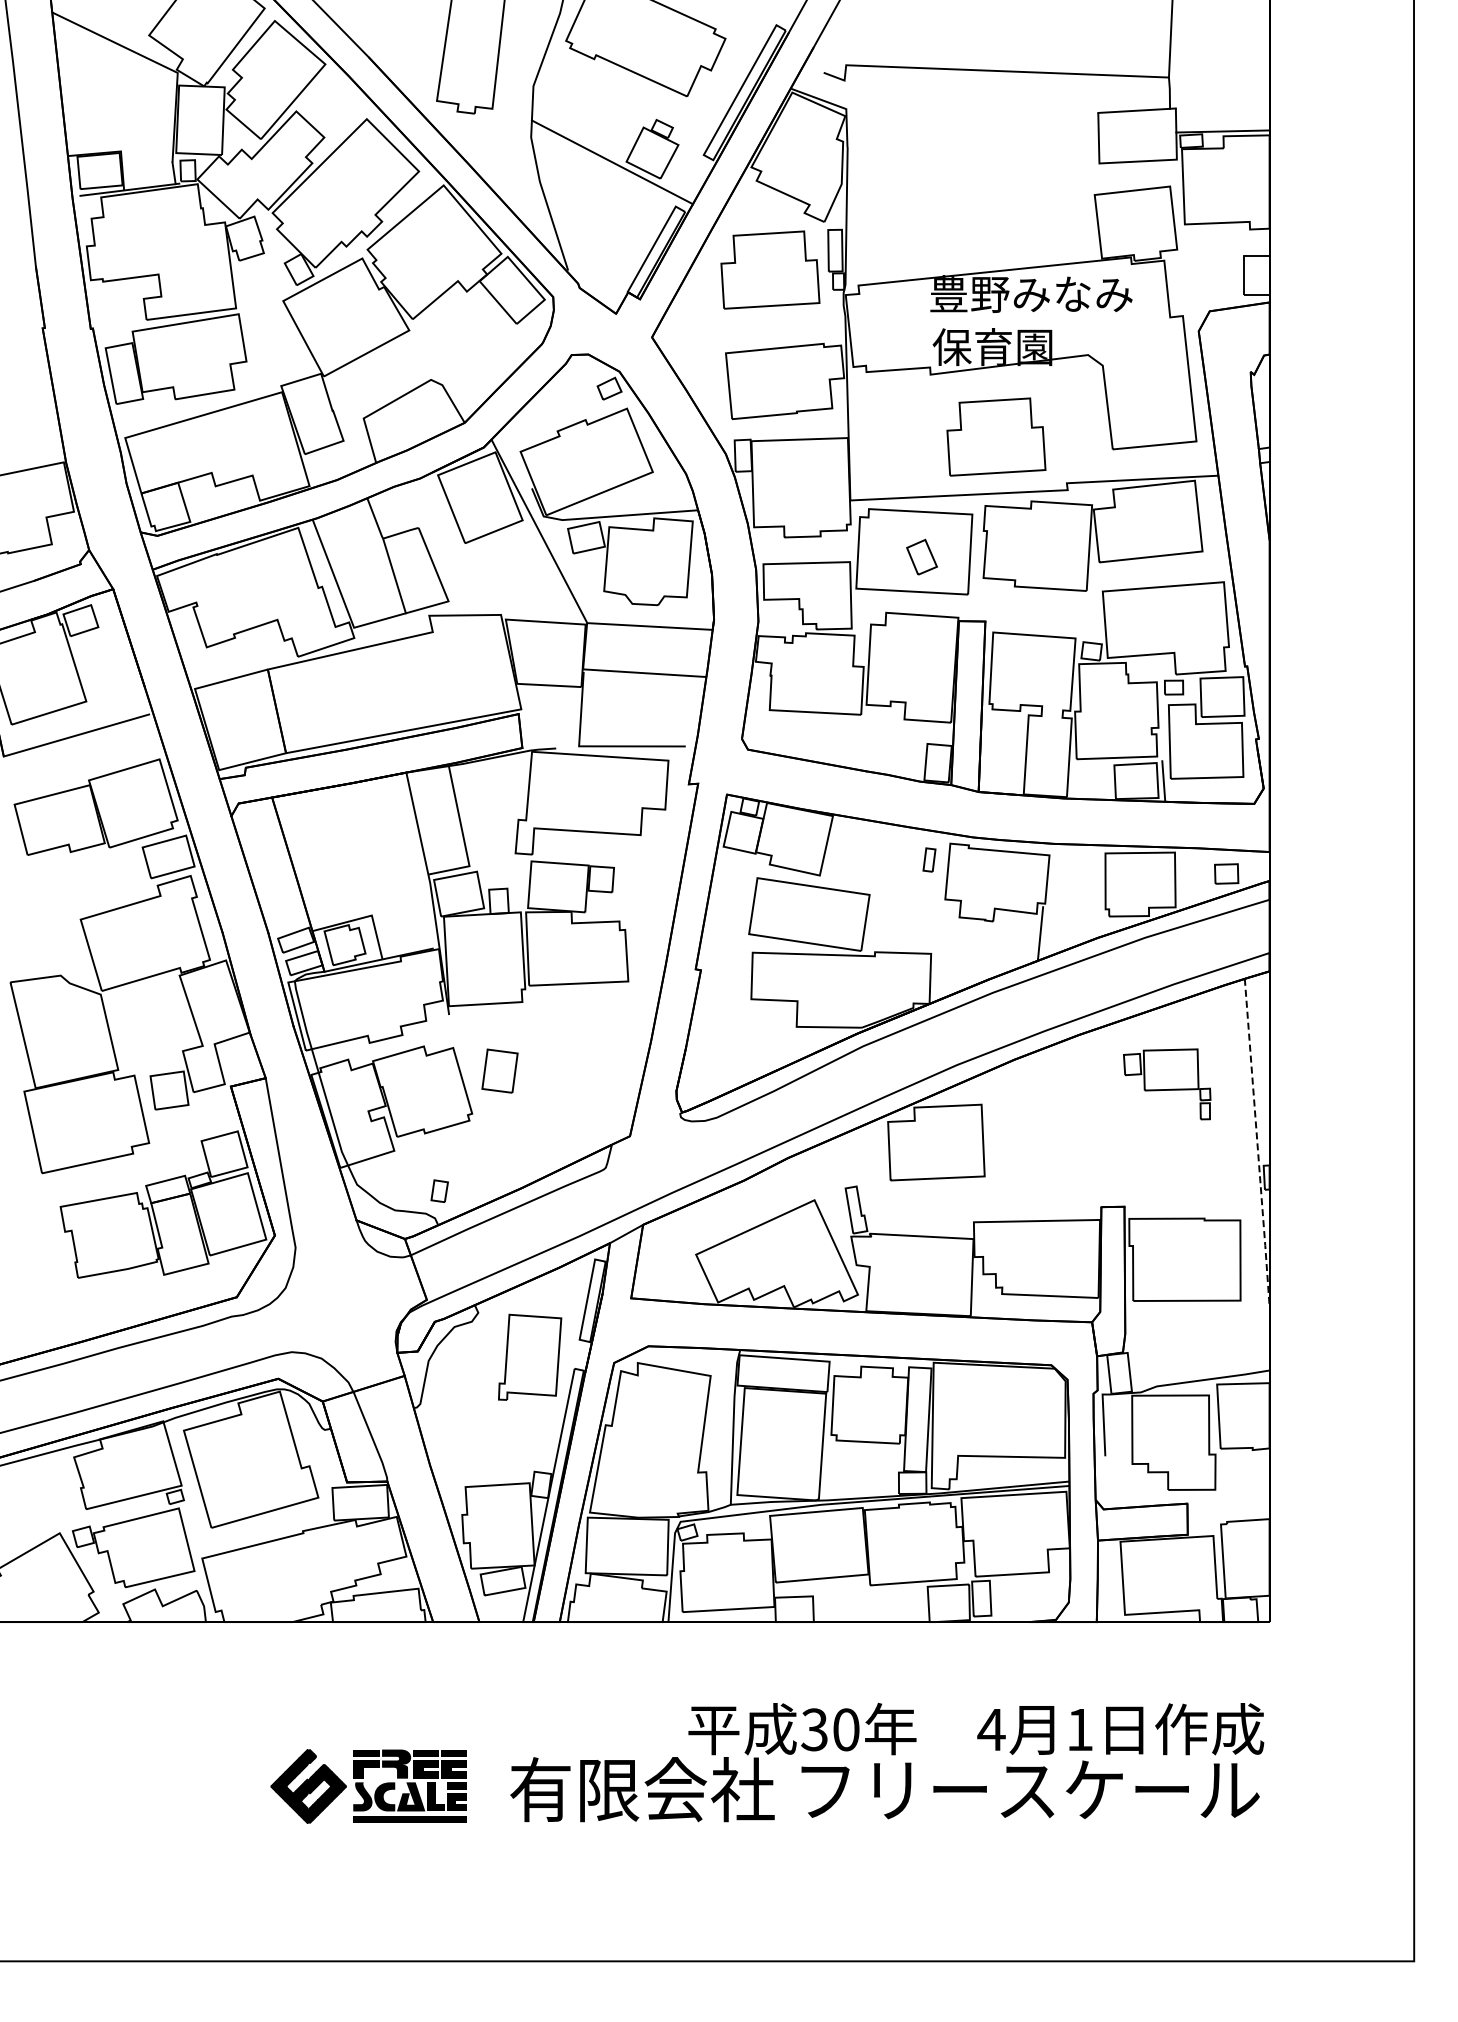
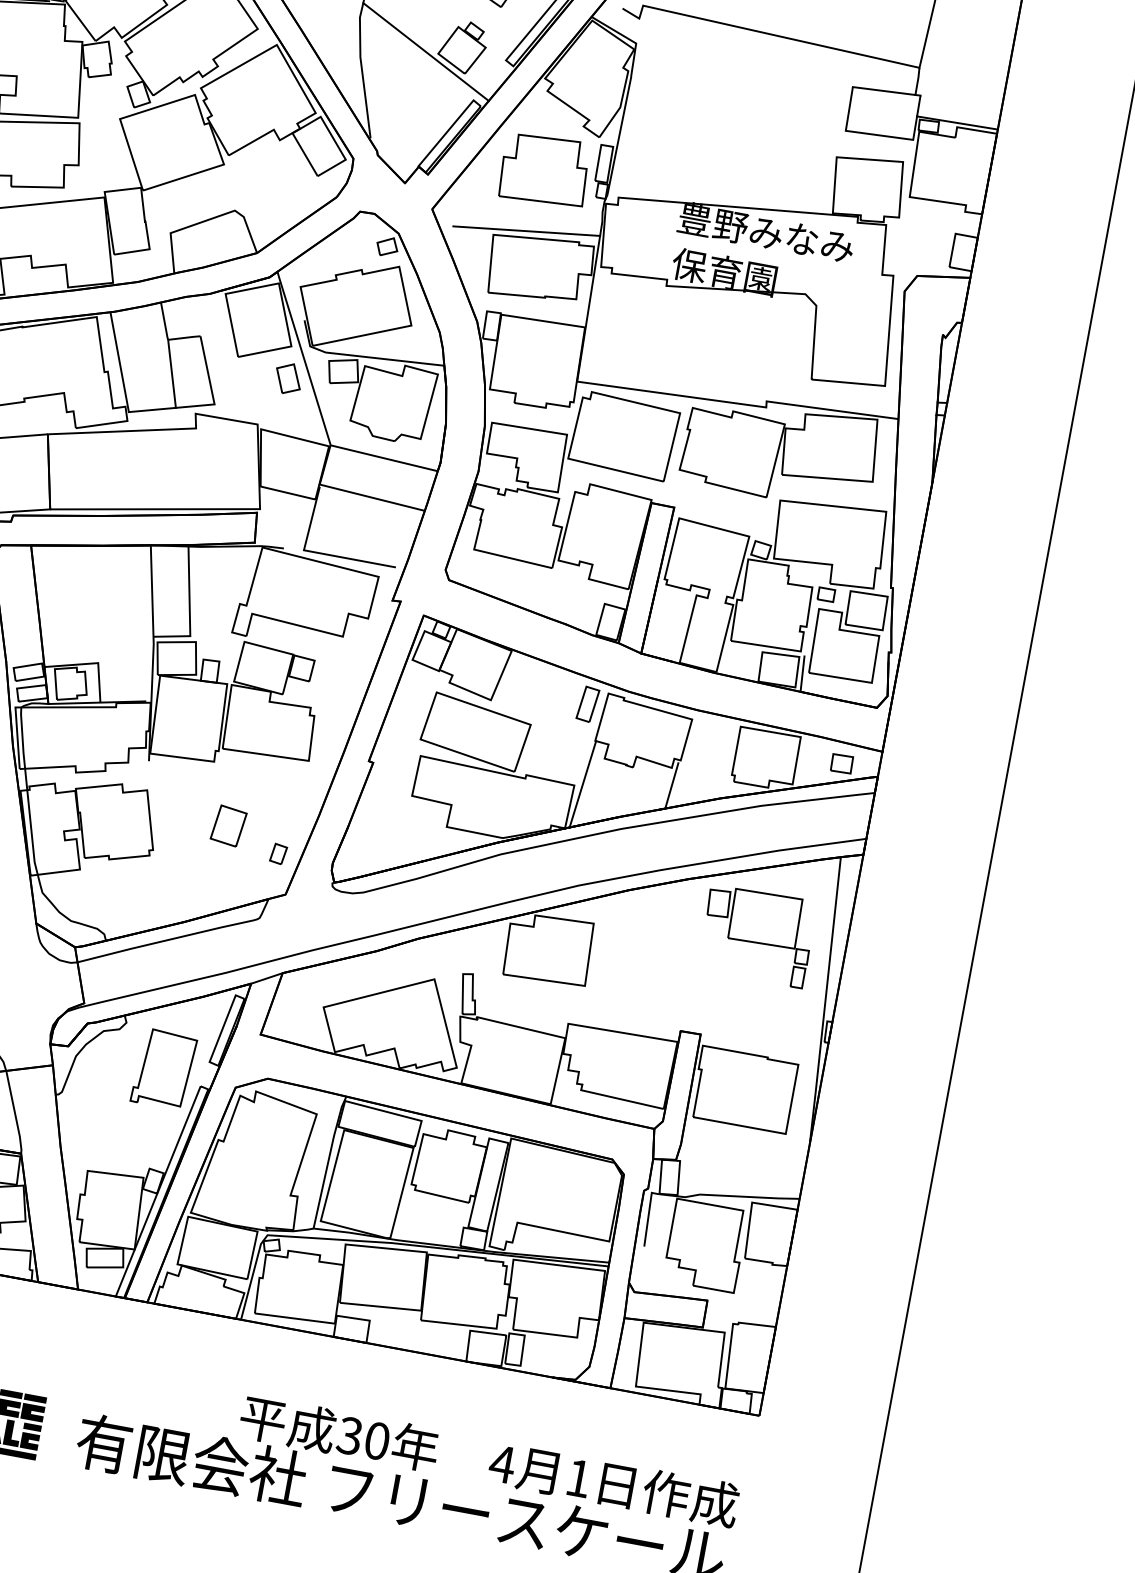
line: (762, 342) -> (526, 231), added
part: (996, 436) -> (713, 349), removed
part: (921, 556) -> (288, 378), moved
part: (929, 859) -> (588, 703), size x1.67
line: (940, 950) -> (582, 784), added
part: (499, 1070) -> (228, 825), moved
part: (1166, 1084) -> (756, 935), size x1.43
line: (1257, 1144) -> (825, 1002), dashed -> solid
part: (439, 1190) -> (278, 853), moved

